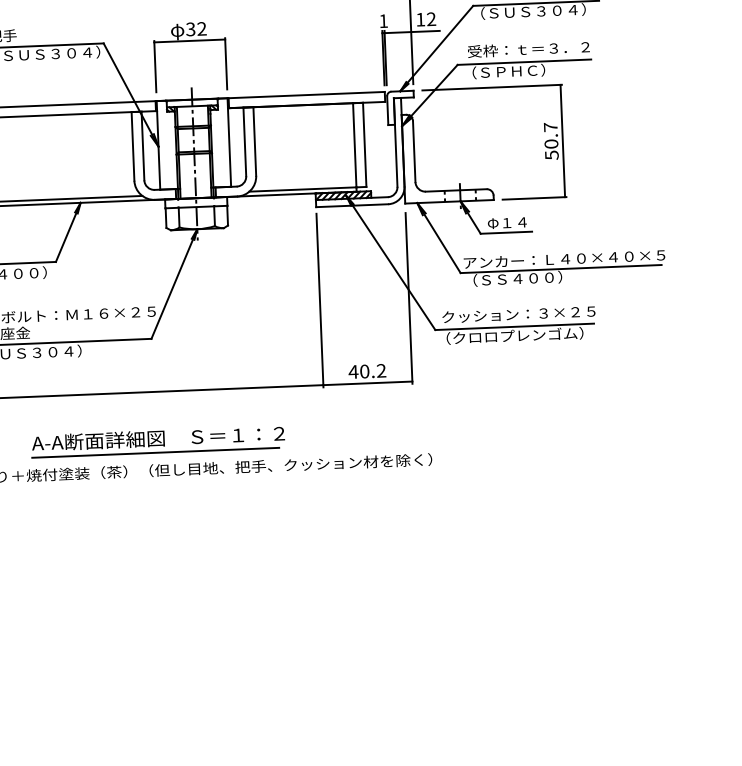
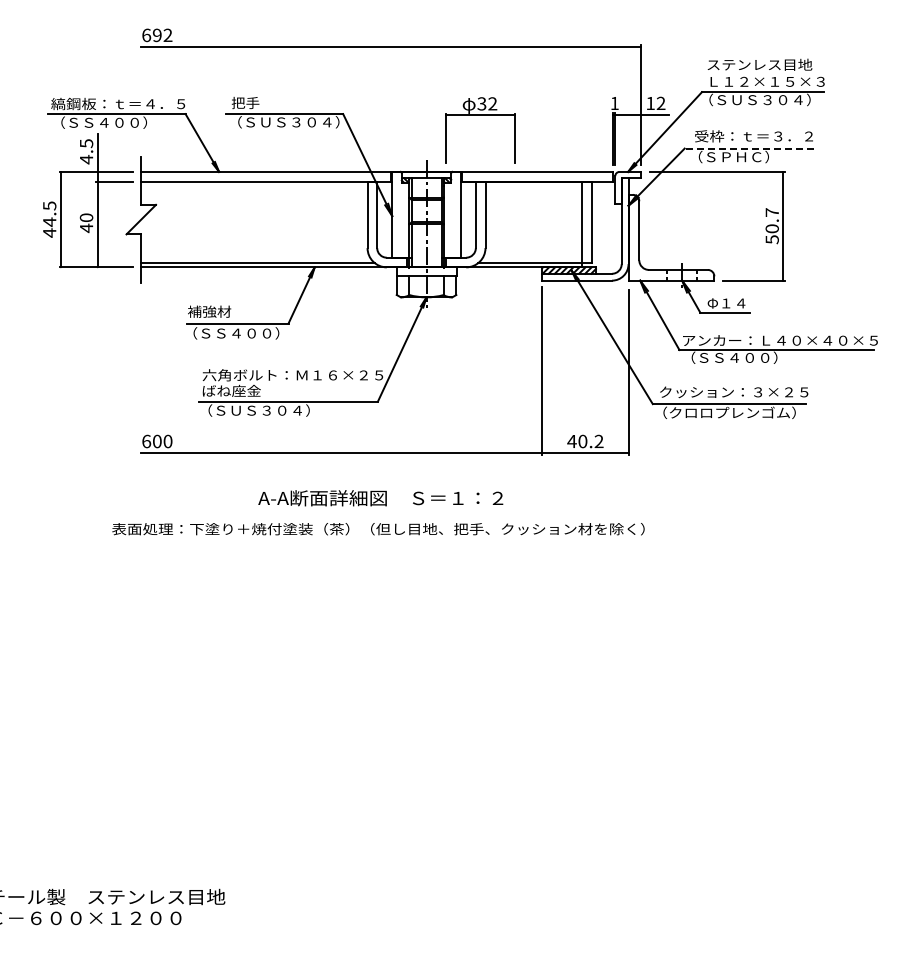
part: (189, 41) -> (480, 115), moved
line: (524, 62) -> (749, 148), solid -> dashed
line: (155, 452) -> (377, 511), removed

